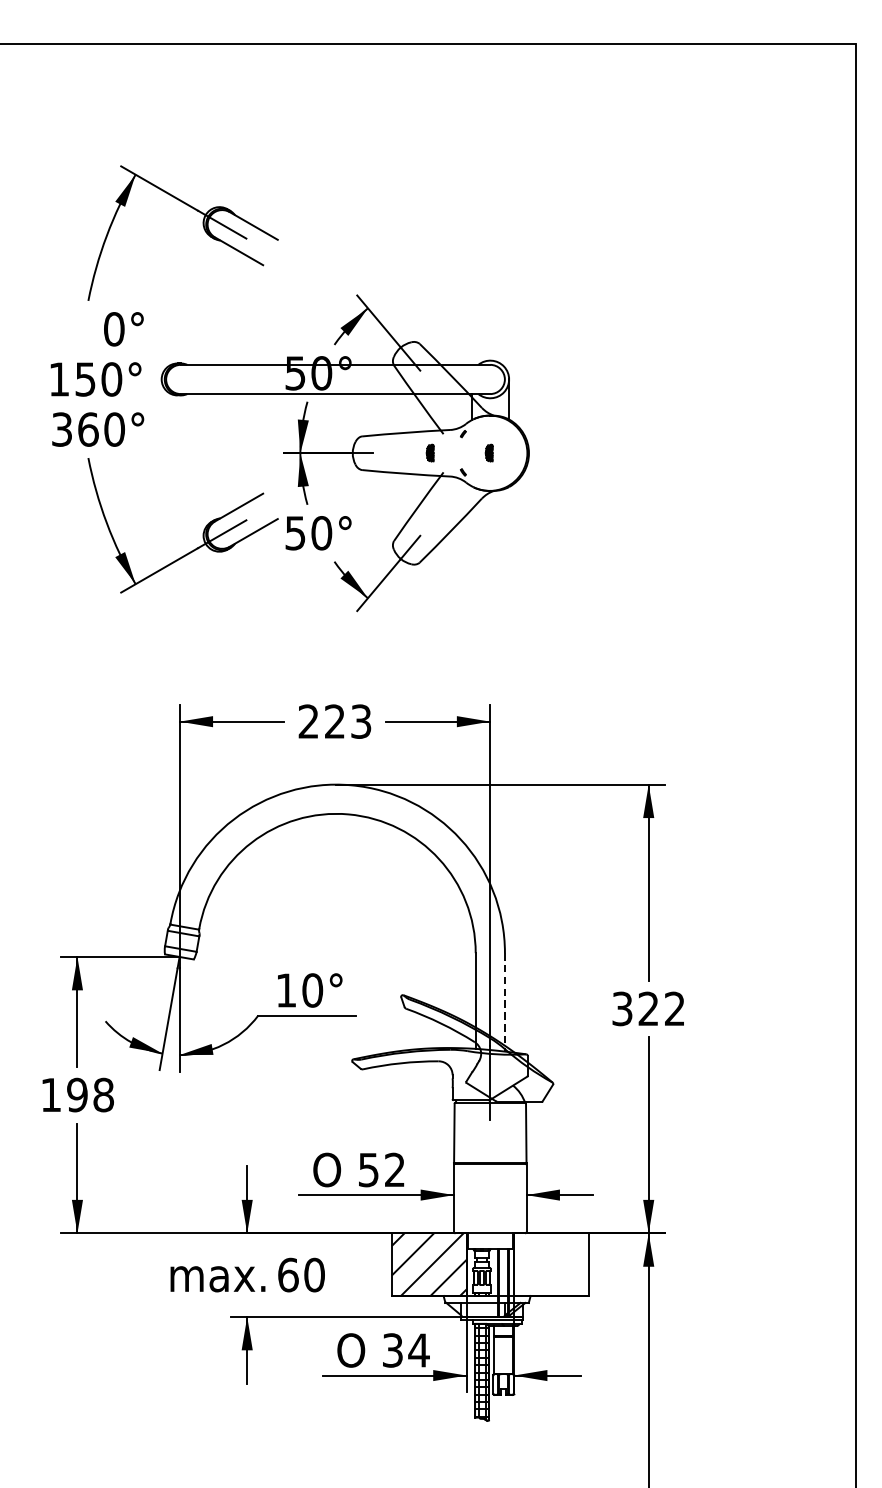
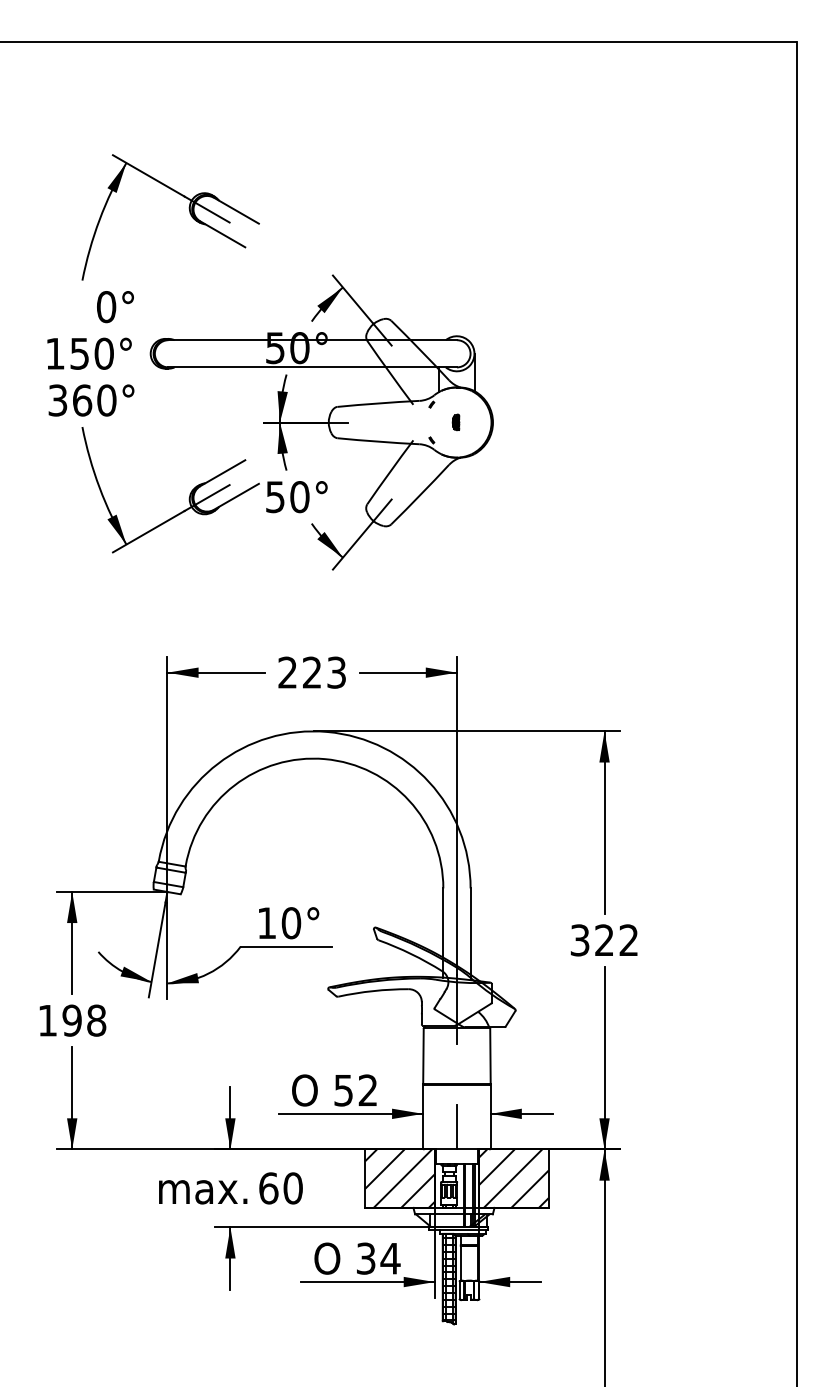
part: (429, 453) -> (400, 422), removed
line: (504, 1002) -> (470, 934), dashed -> solid
line: (489, 1209) -> (456, 1127), added
hatch: (550, 1264) -> (513, 1178), added

